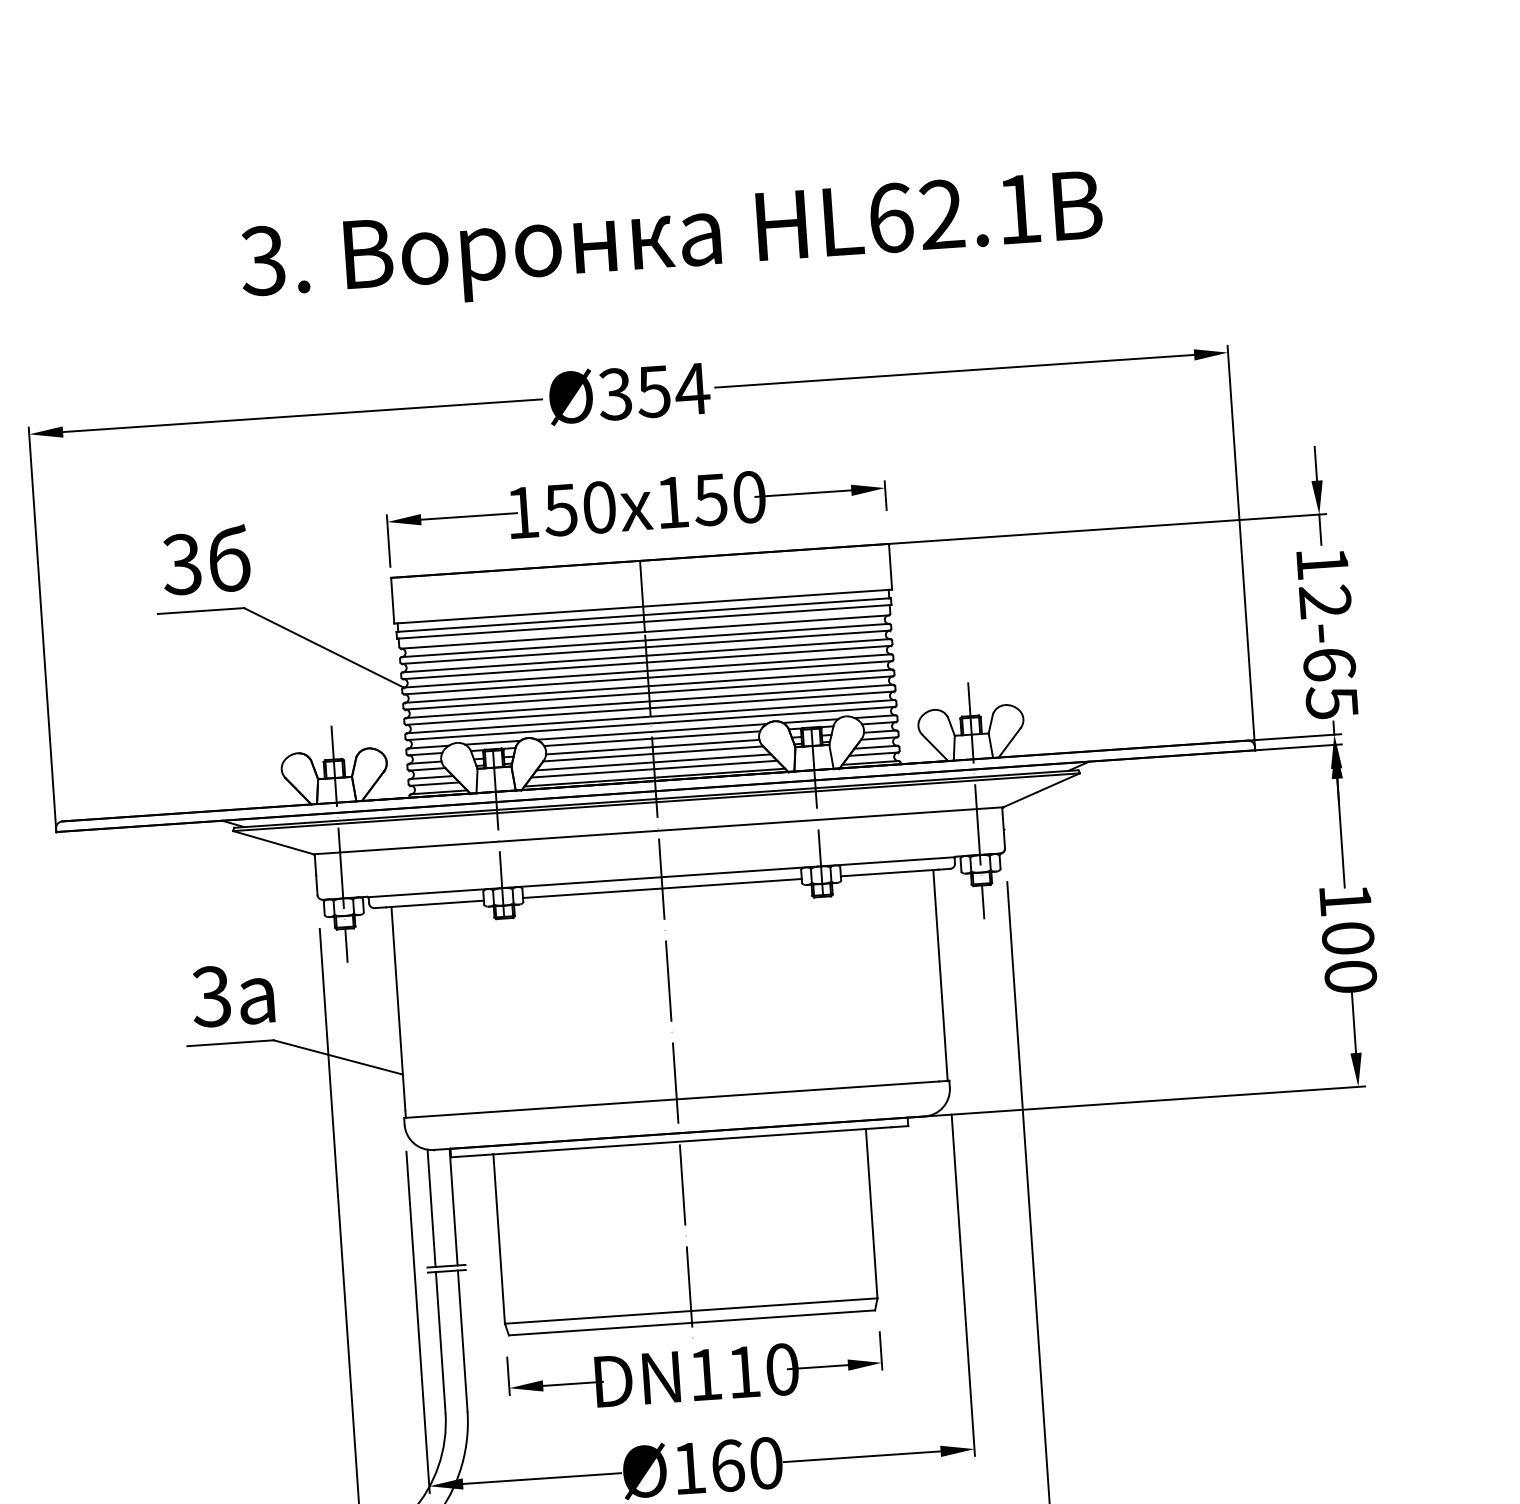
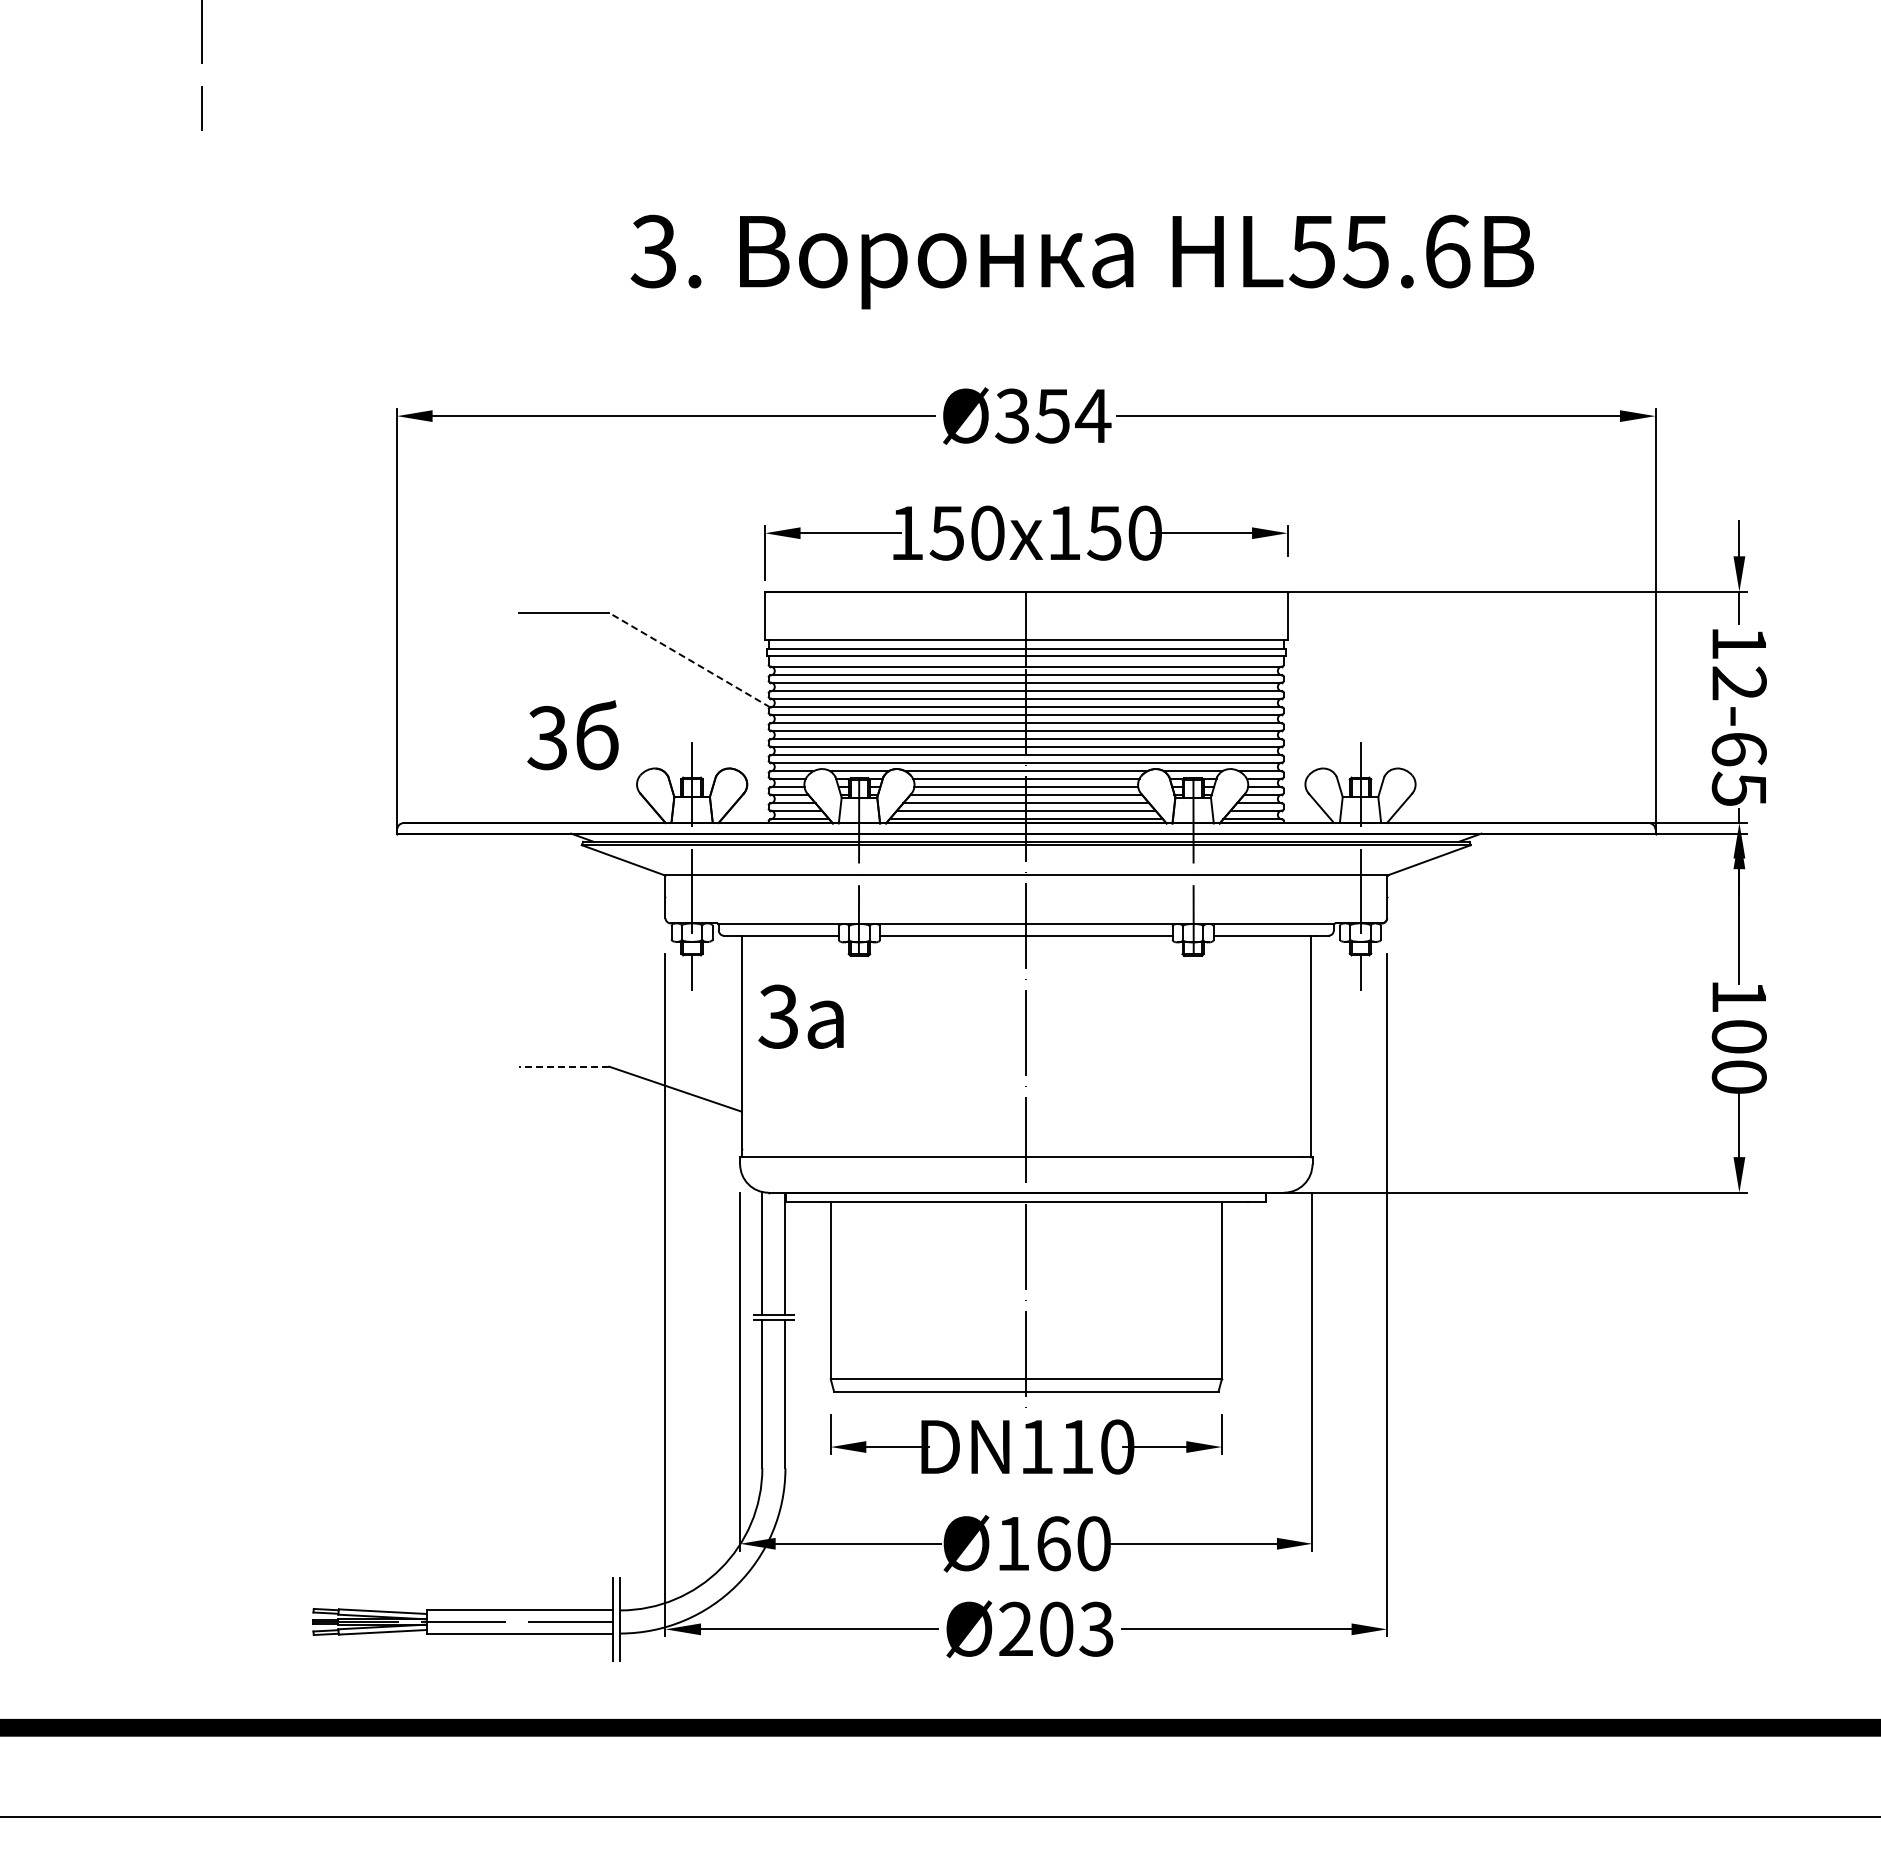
text: (954, 213) -> (1379, 251), HL62.1B -> HL55.6B
text: (205, 560) -> (572, 735), moved
line: (323, 647) -> (689, 659), solid -> dashed
text: (232, 995) -> (800, 1016), moved
line: (230, 1043) -> (563, 1066), solid -> dashed

